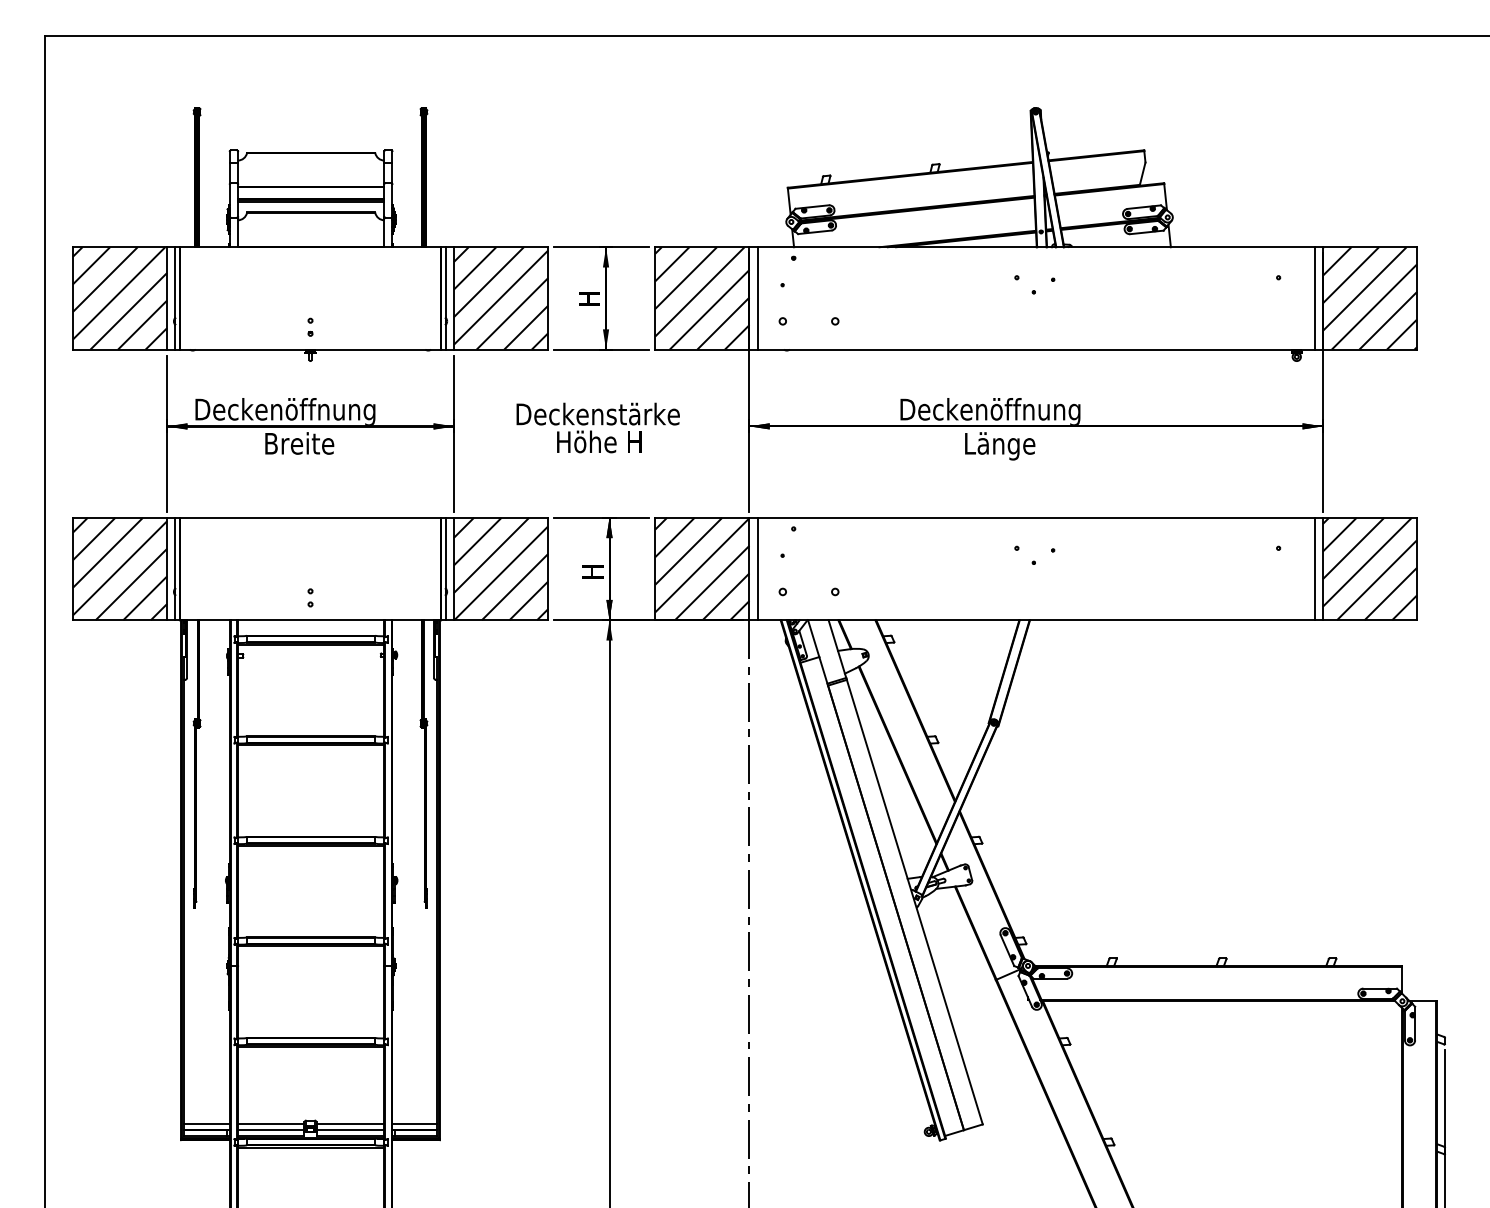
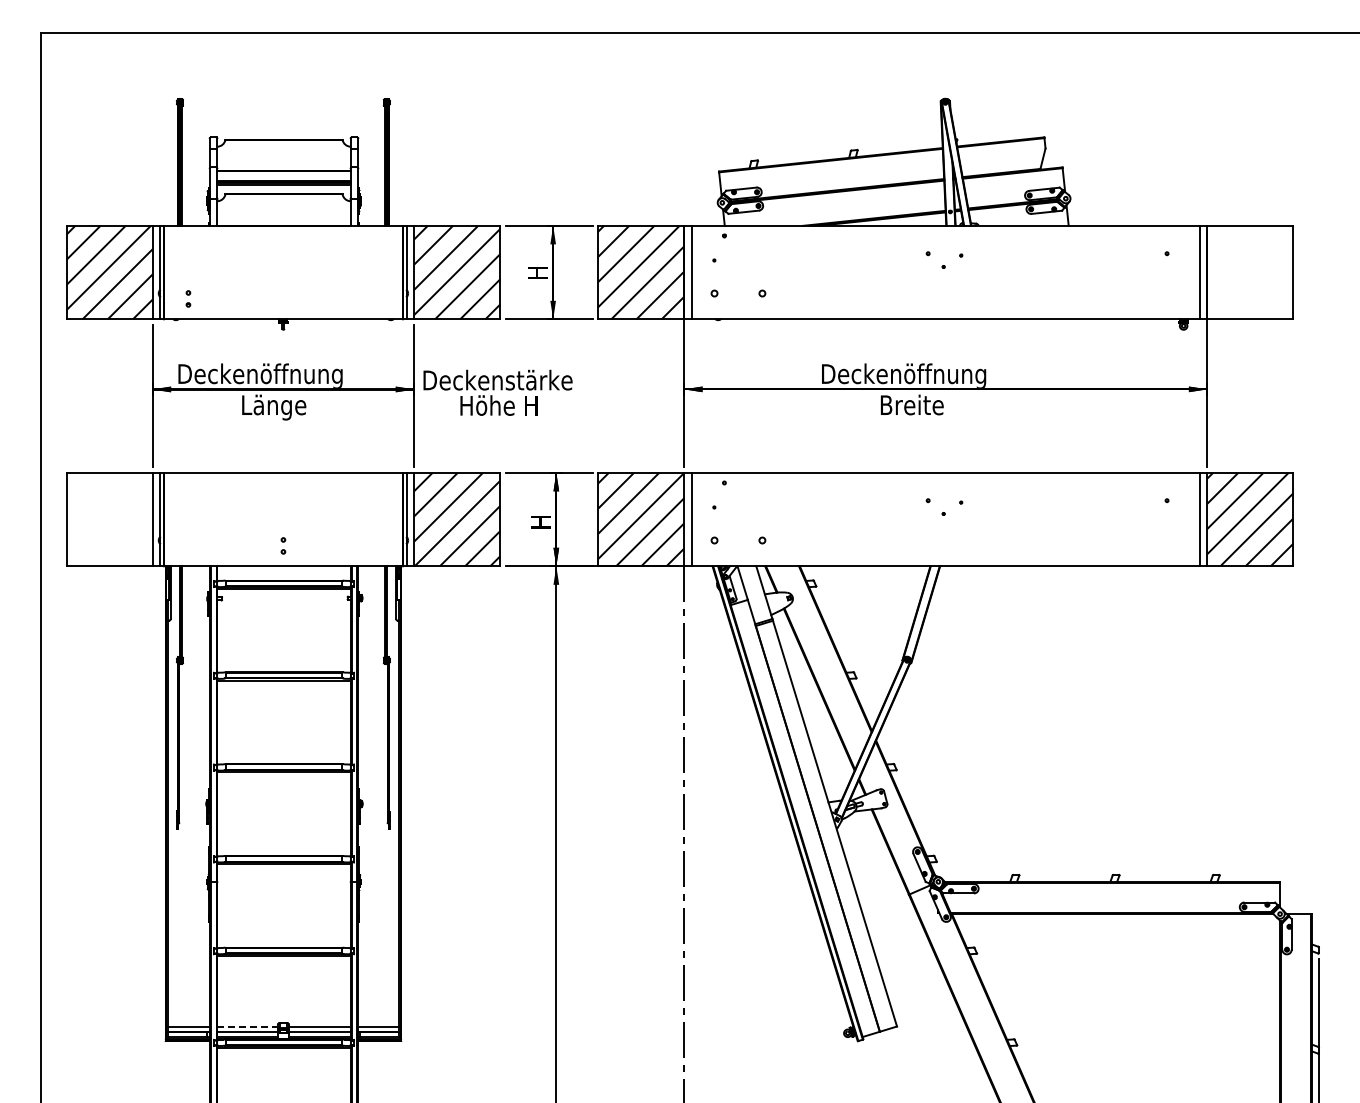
hatch: (1370, 298) -> (1250, 272), removed
part: (310, 326) -> (188, 298), moved
text: (597, 427) -> (497, 392), moved
text: (301, 446) -> (275, 407), Breite -> Länge
text: (1000, 446) -> (913, 407), Länge -> Breite
hatch: (119, 568) -> (109, 519), removed
line: (272, 1124) -> (248, 1026), solid -> dashed

